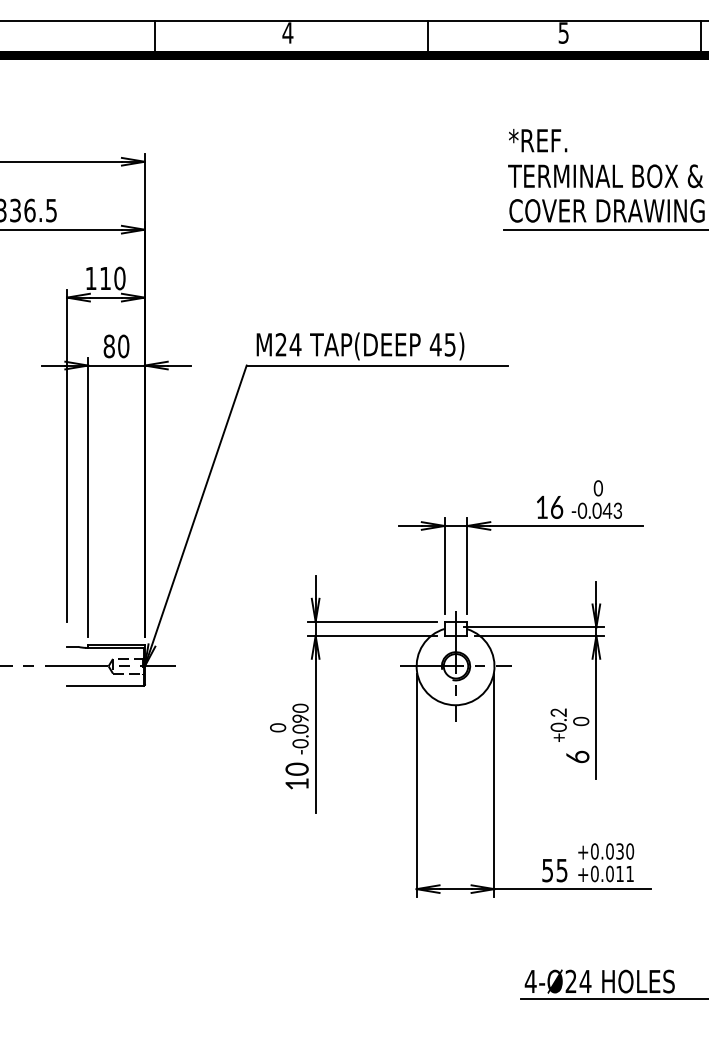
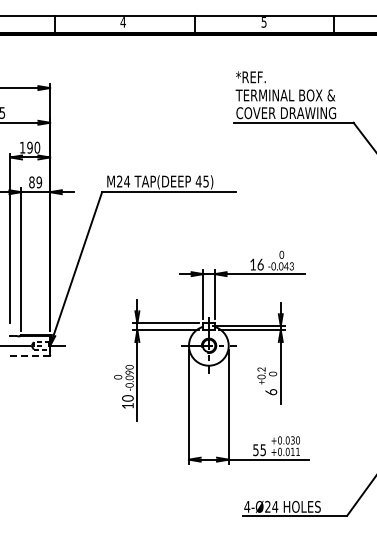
text: (104, 278) -> (29, 147), 110 -> 190
text: (122, 346) -> (38, 182), 80 -> 89
line: (104, 685) -> (29, 355), solid -> dashed

